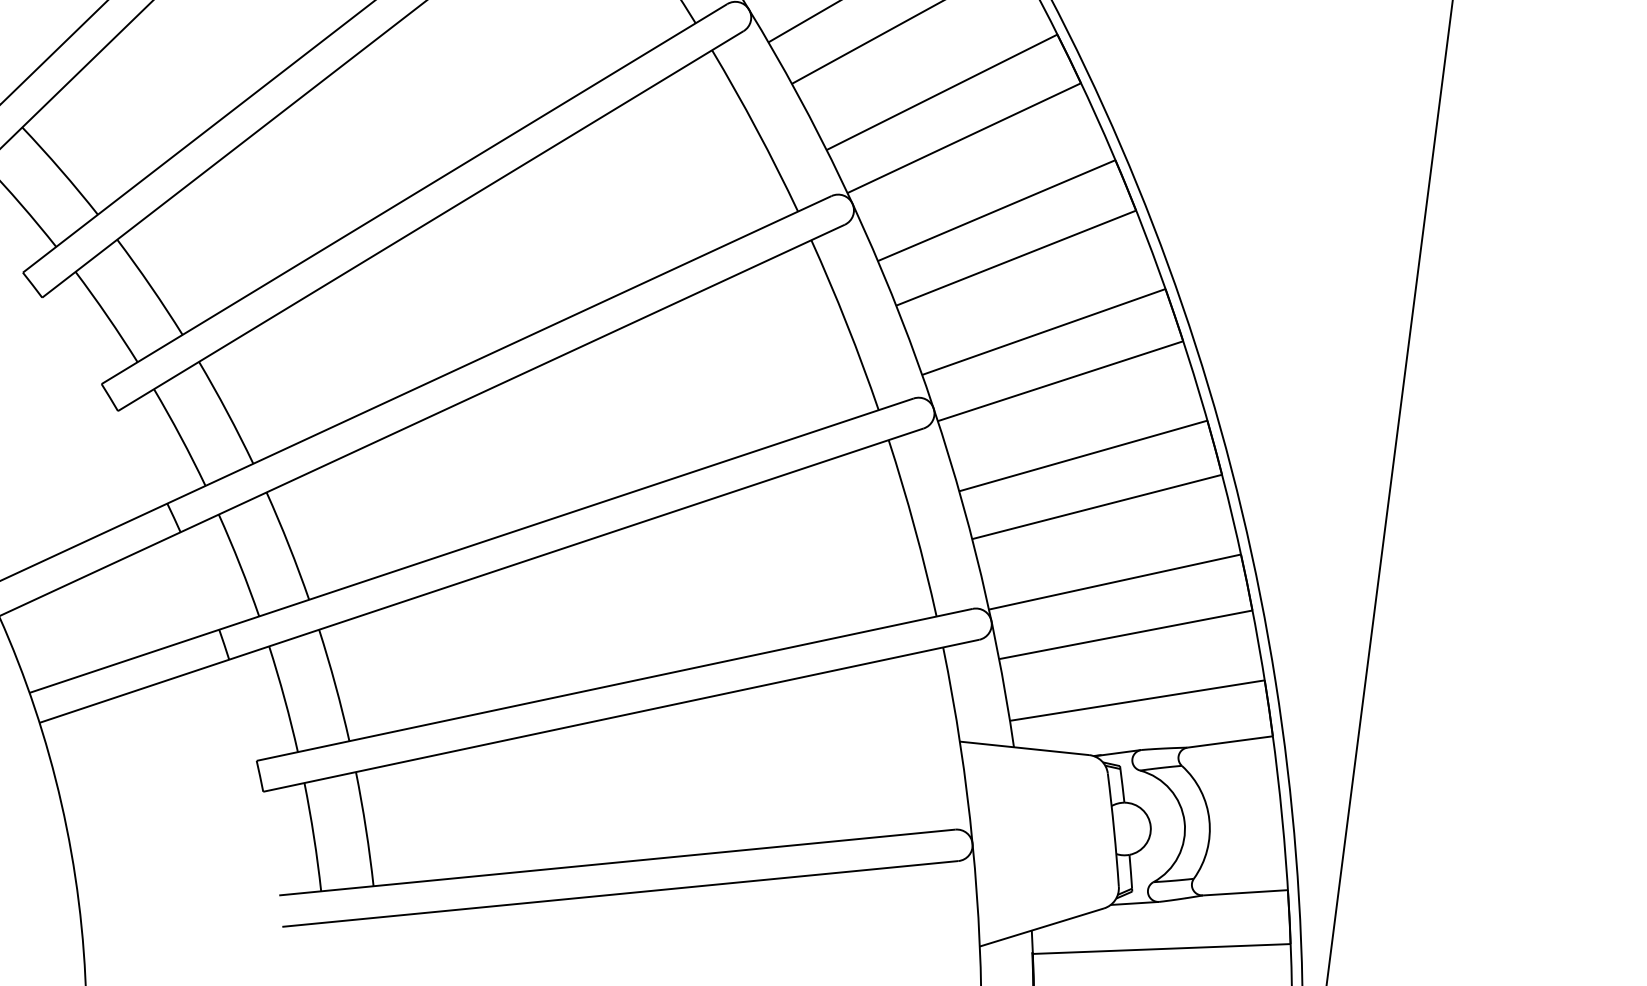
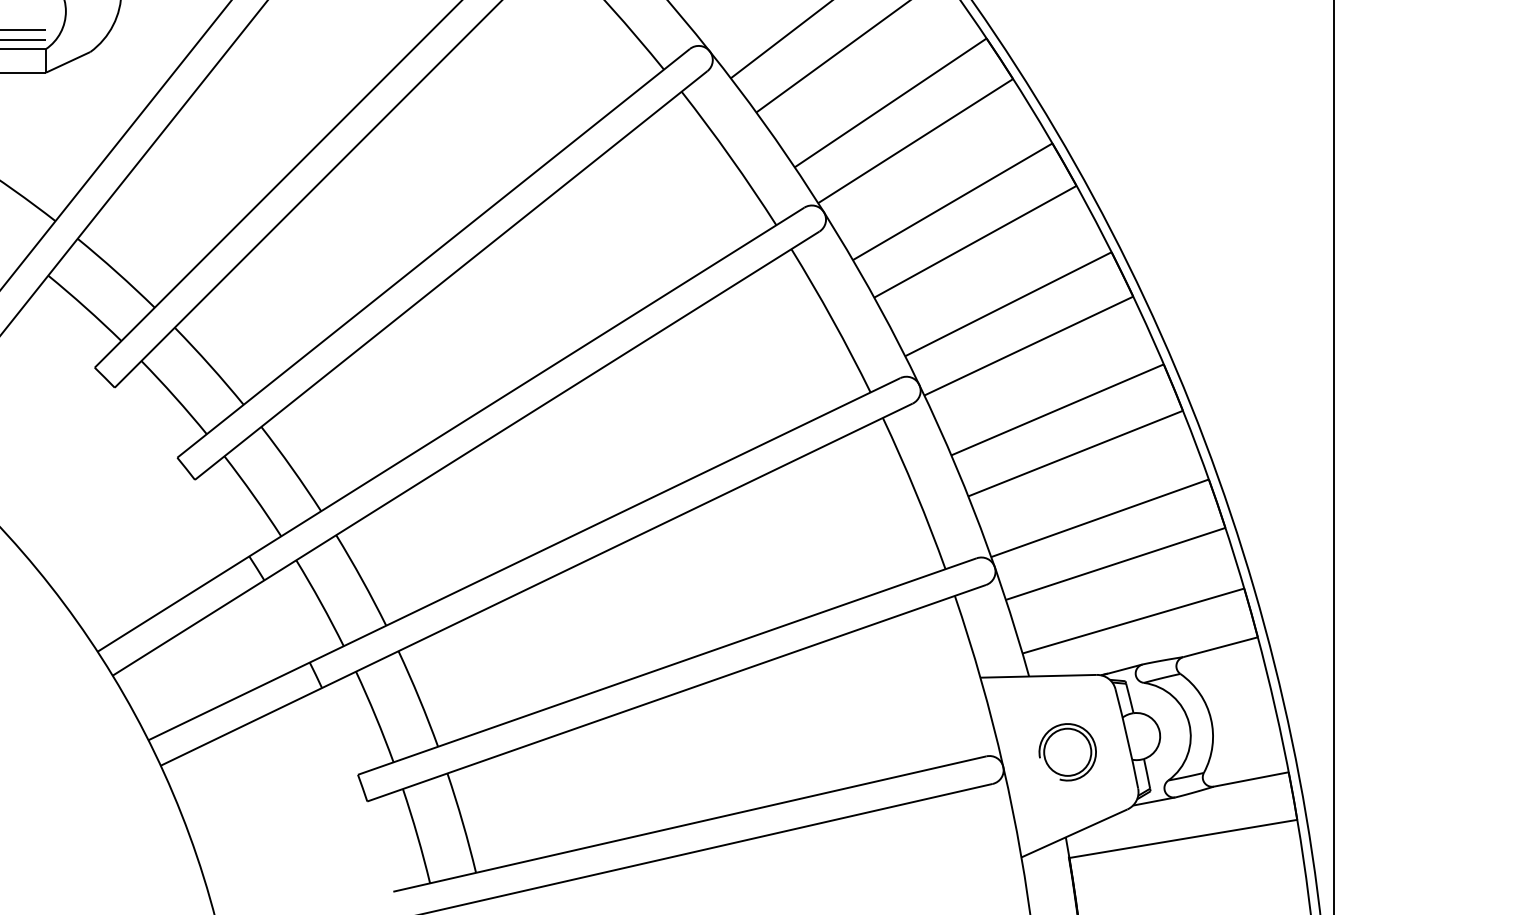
part: (1045, 836) -> (1067, 752), added

